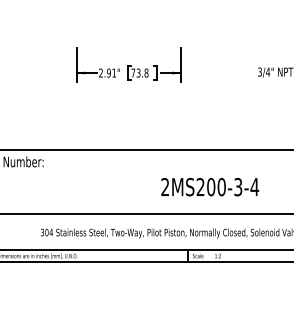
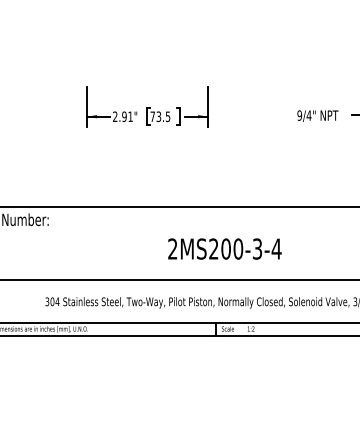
text: (146, 72) -> (167, 116), 73.8 -> 73.5
text: (259, 72) -> (299, 115), 3/4" -> 9/4"
text: (209, 186) -> (224, 248), moved

